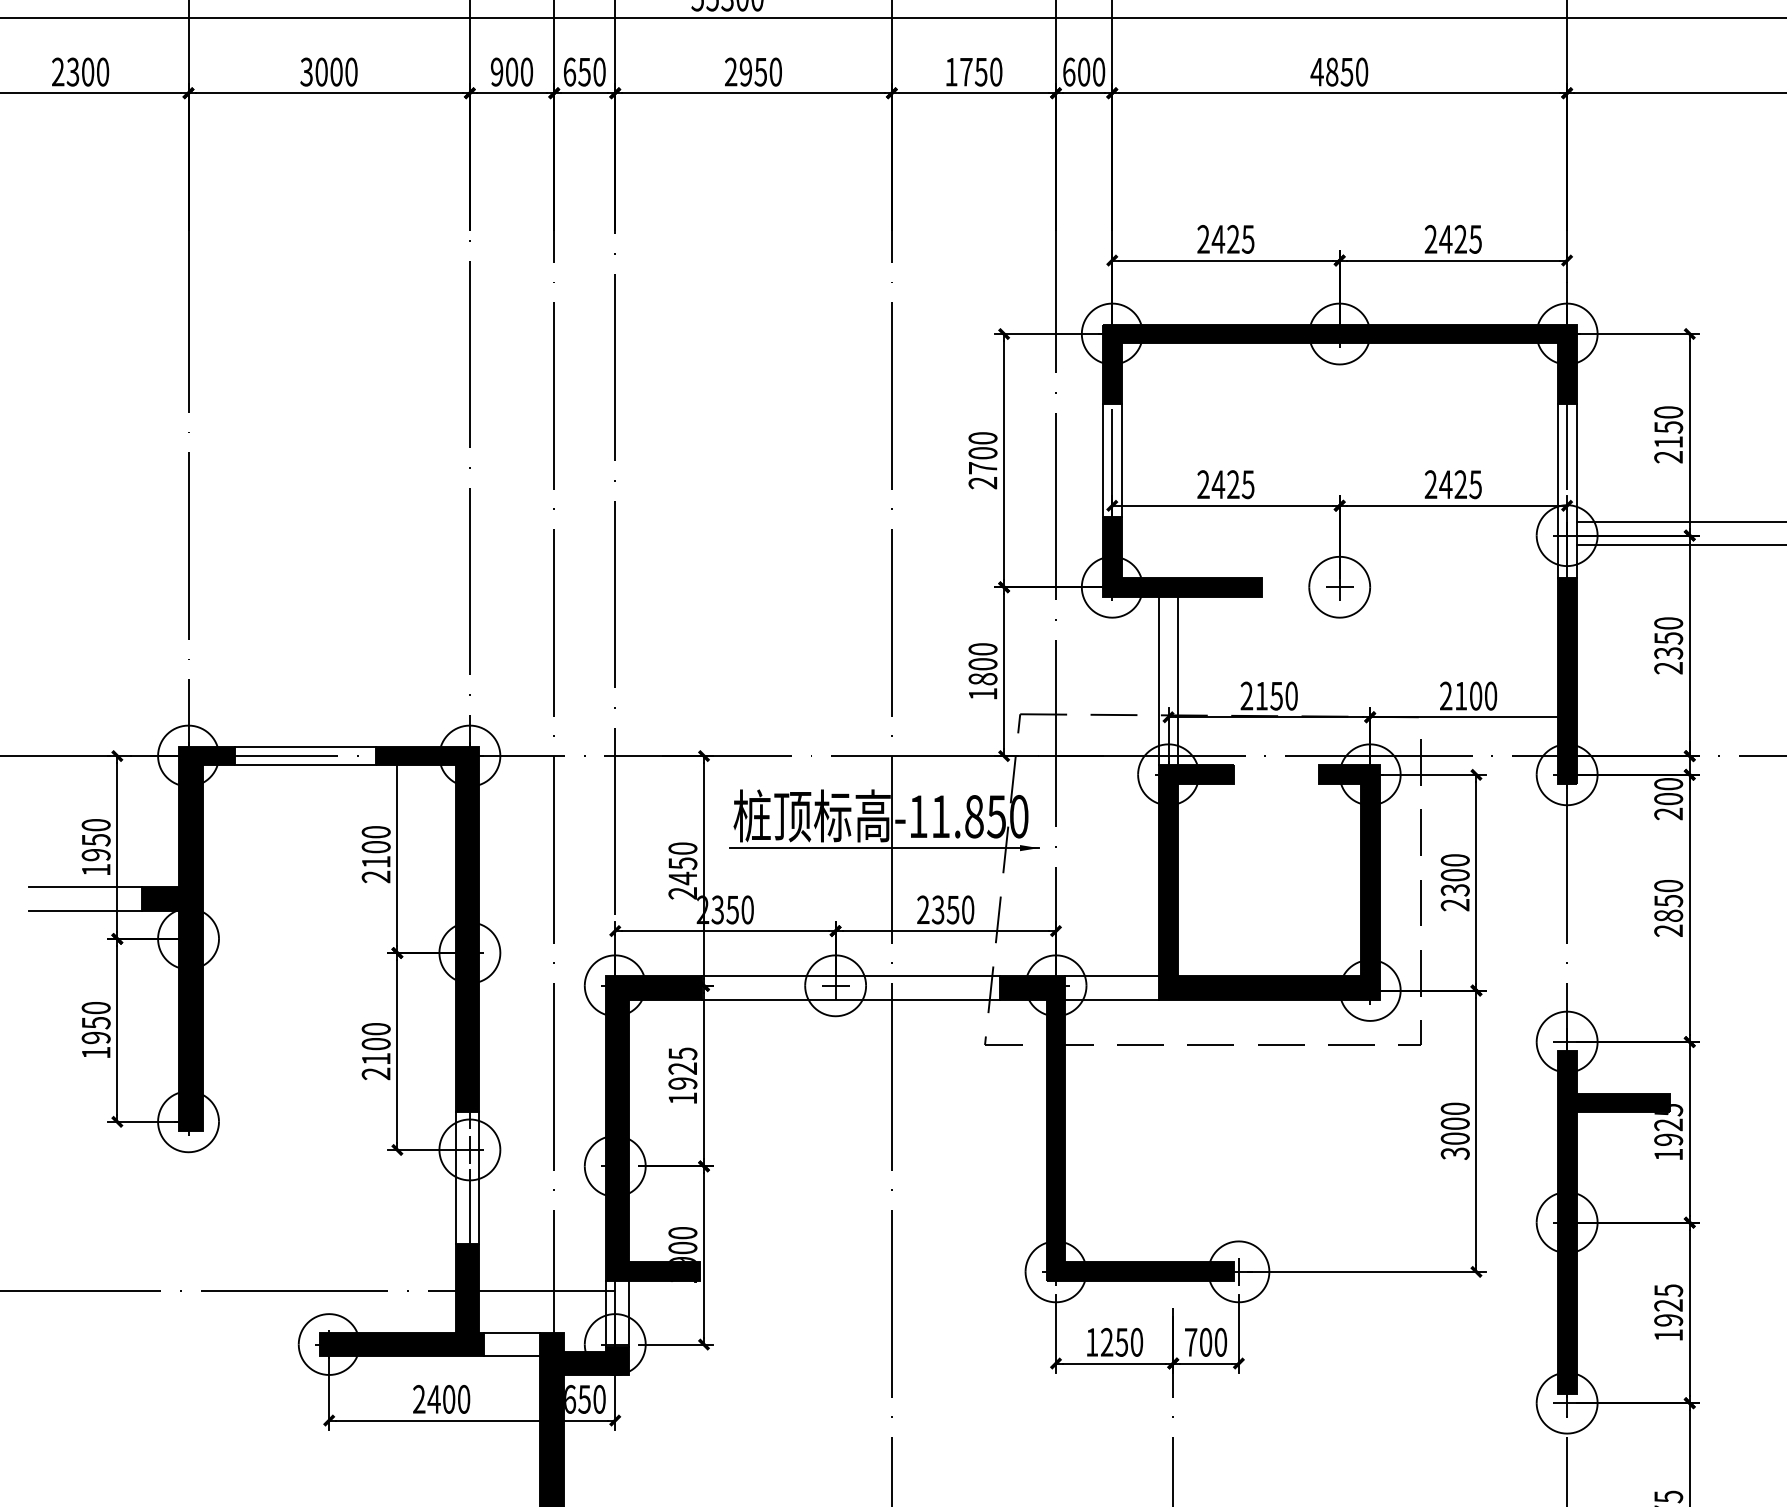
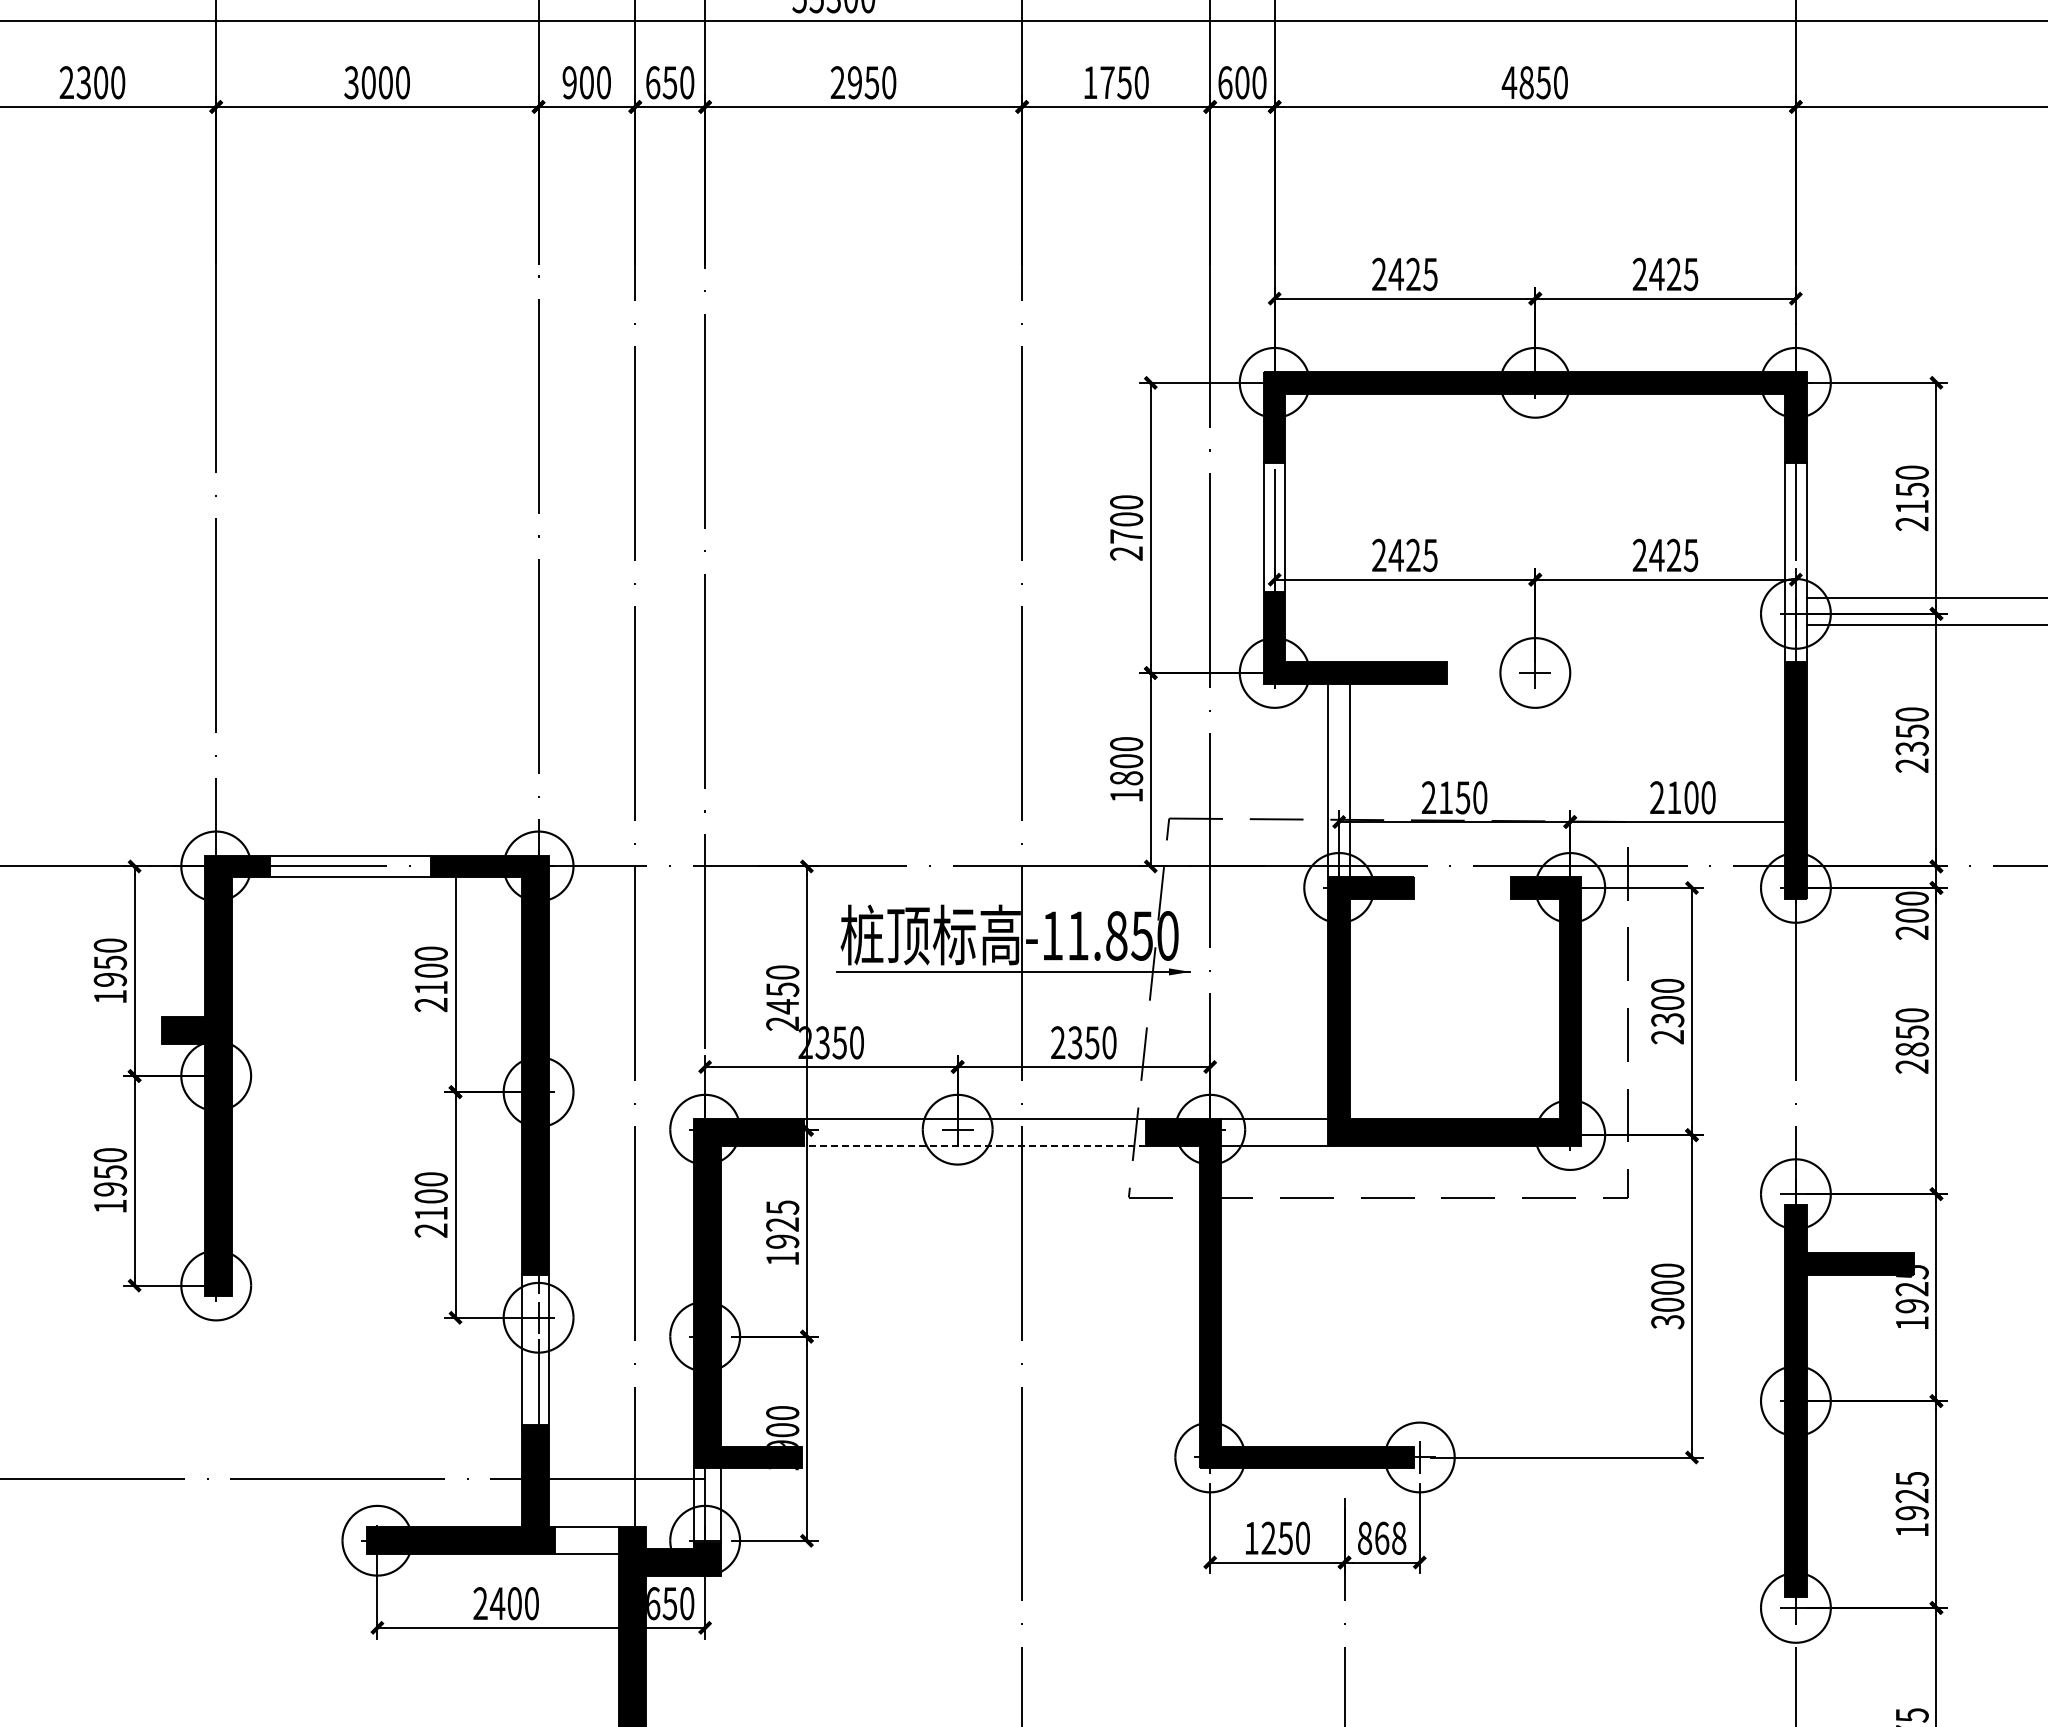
line: (84, 887) -> (97, 1016), removed
line: (84, 910) -> (97, 1043), removed
line: (850, 999) -> (974, 1145), solid -> dashed
text: (1206, 1341) -> (1382, 1537), 700 -> 868

